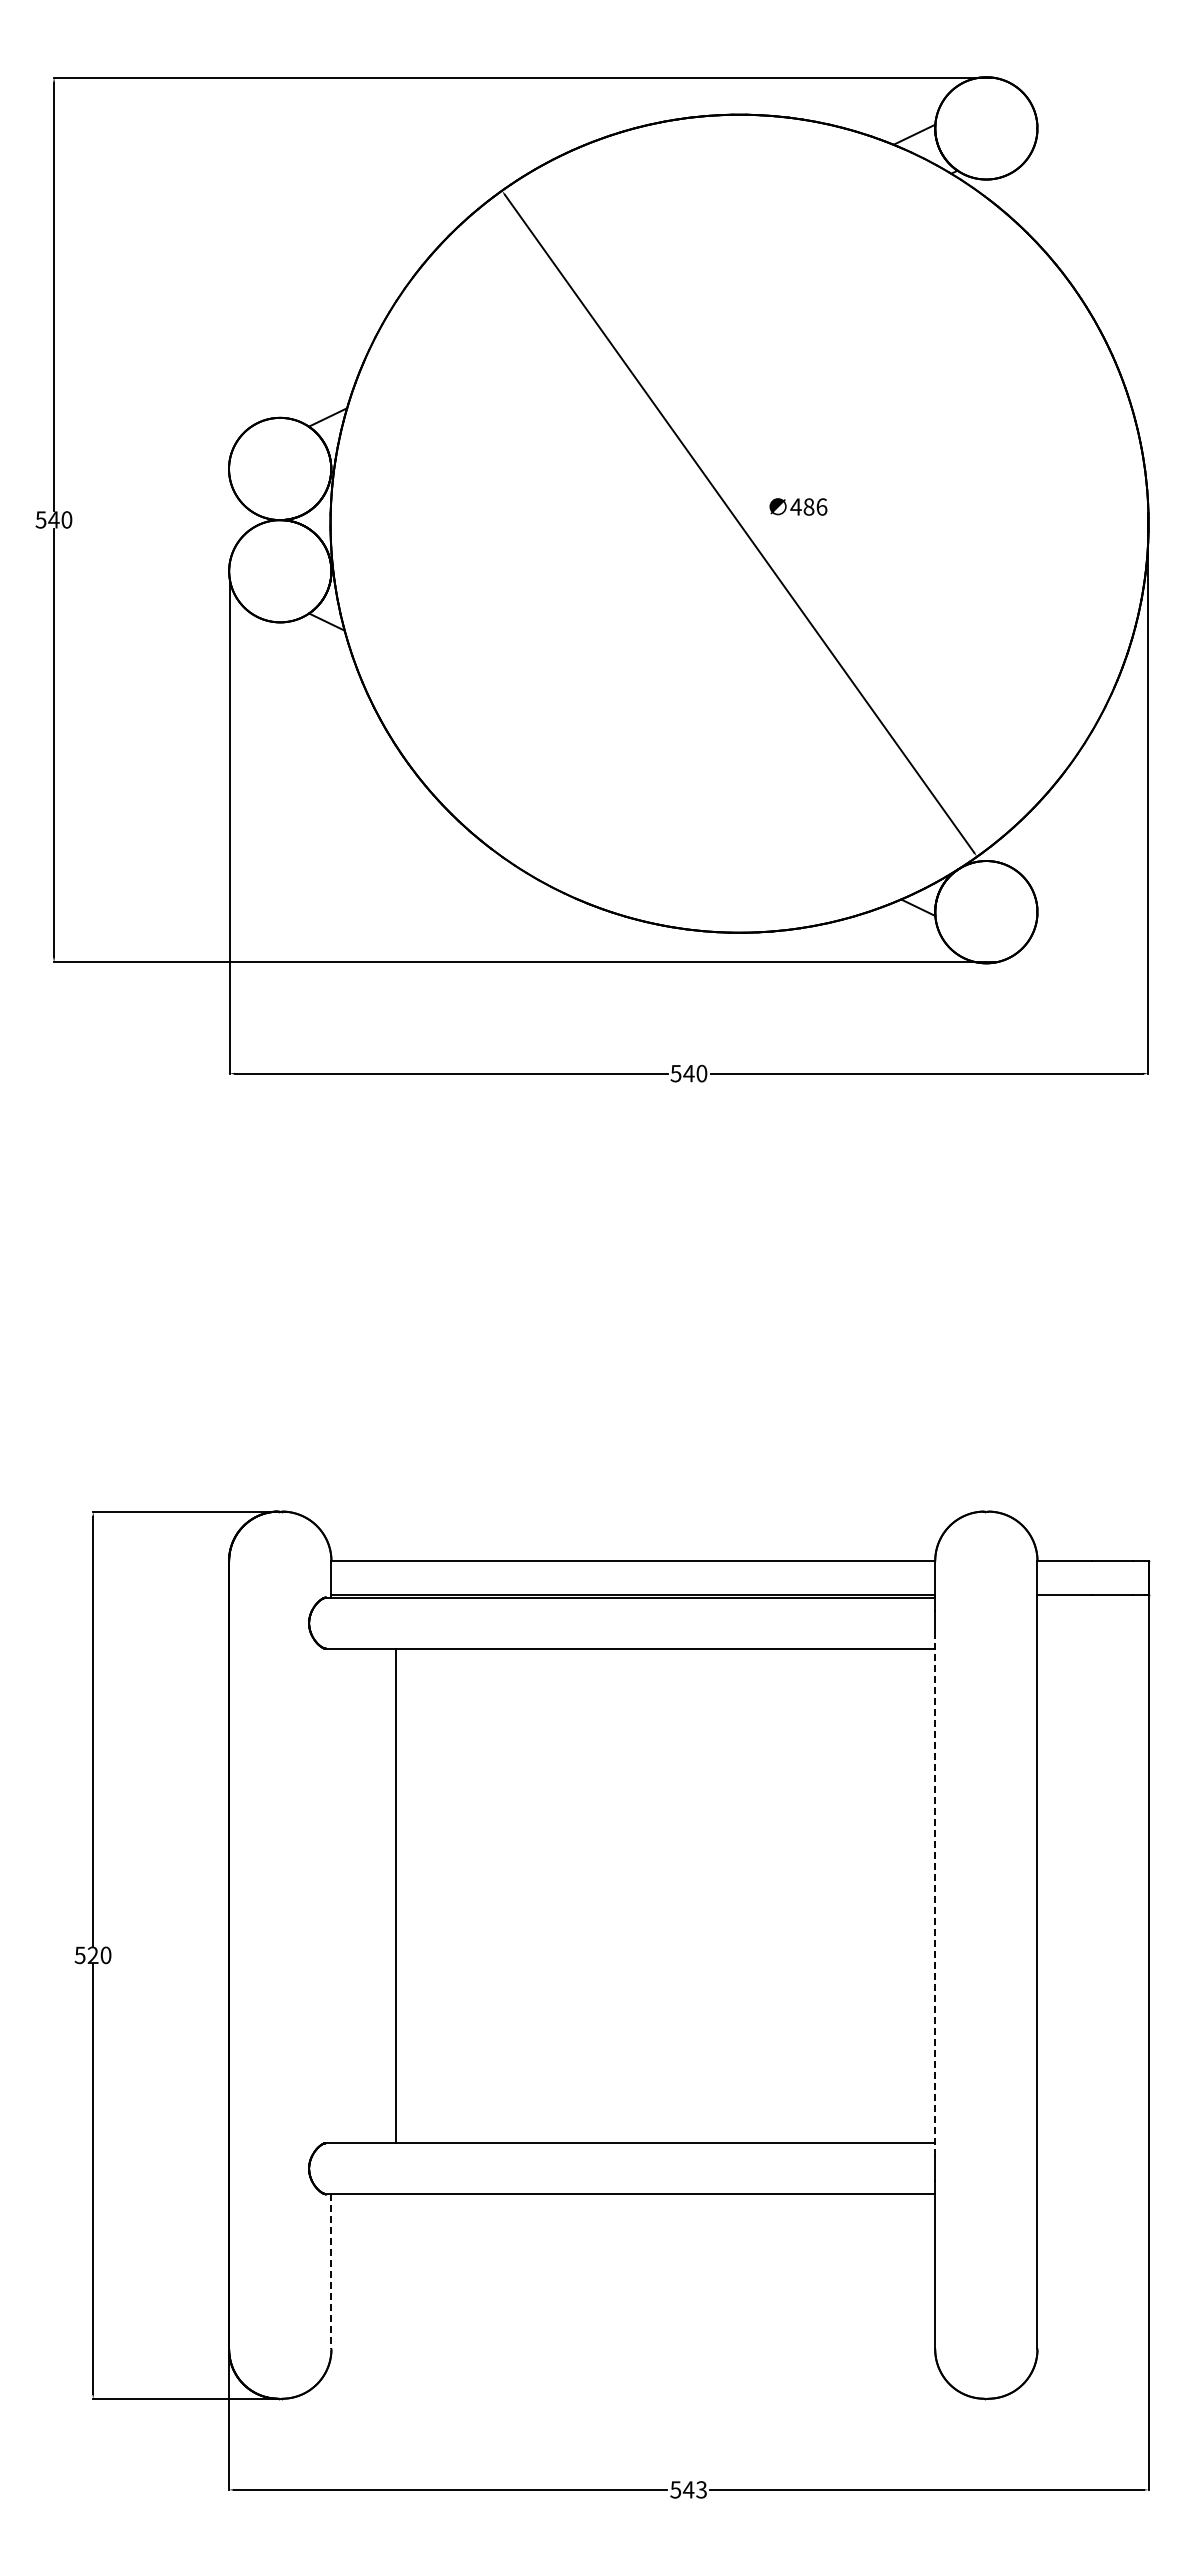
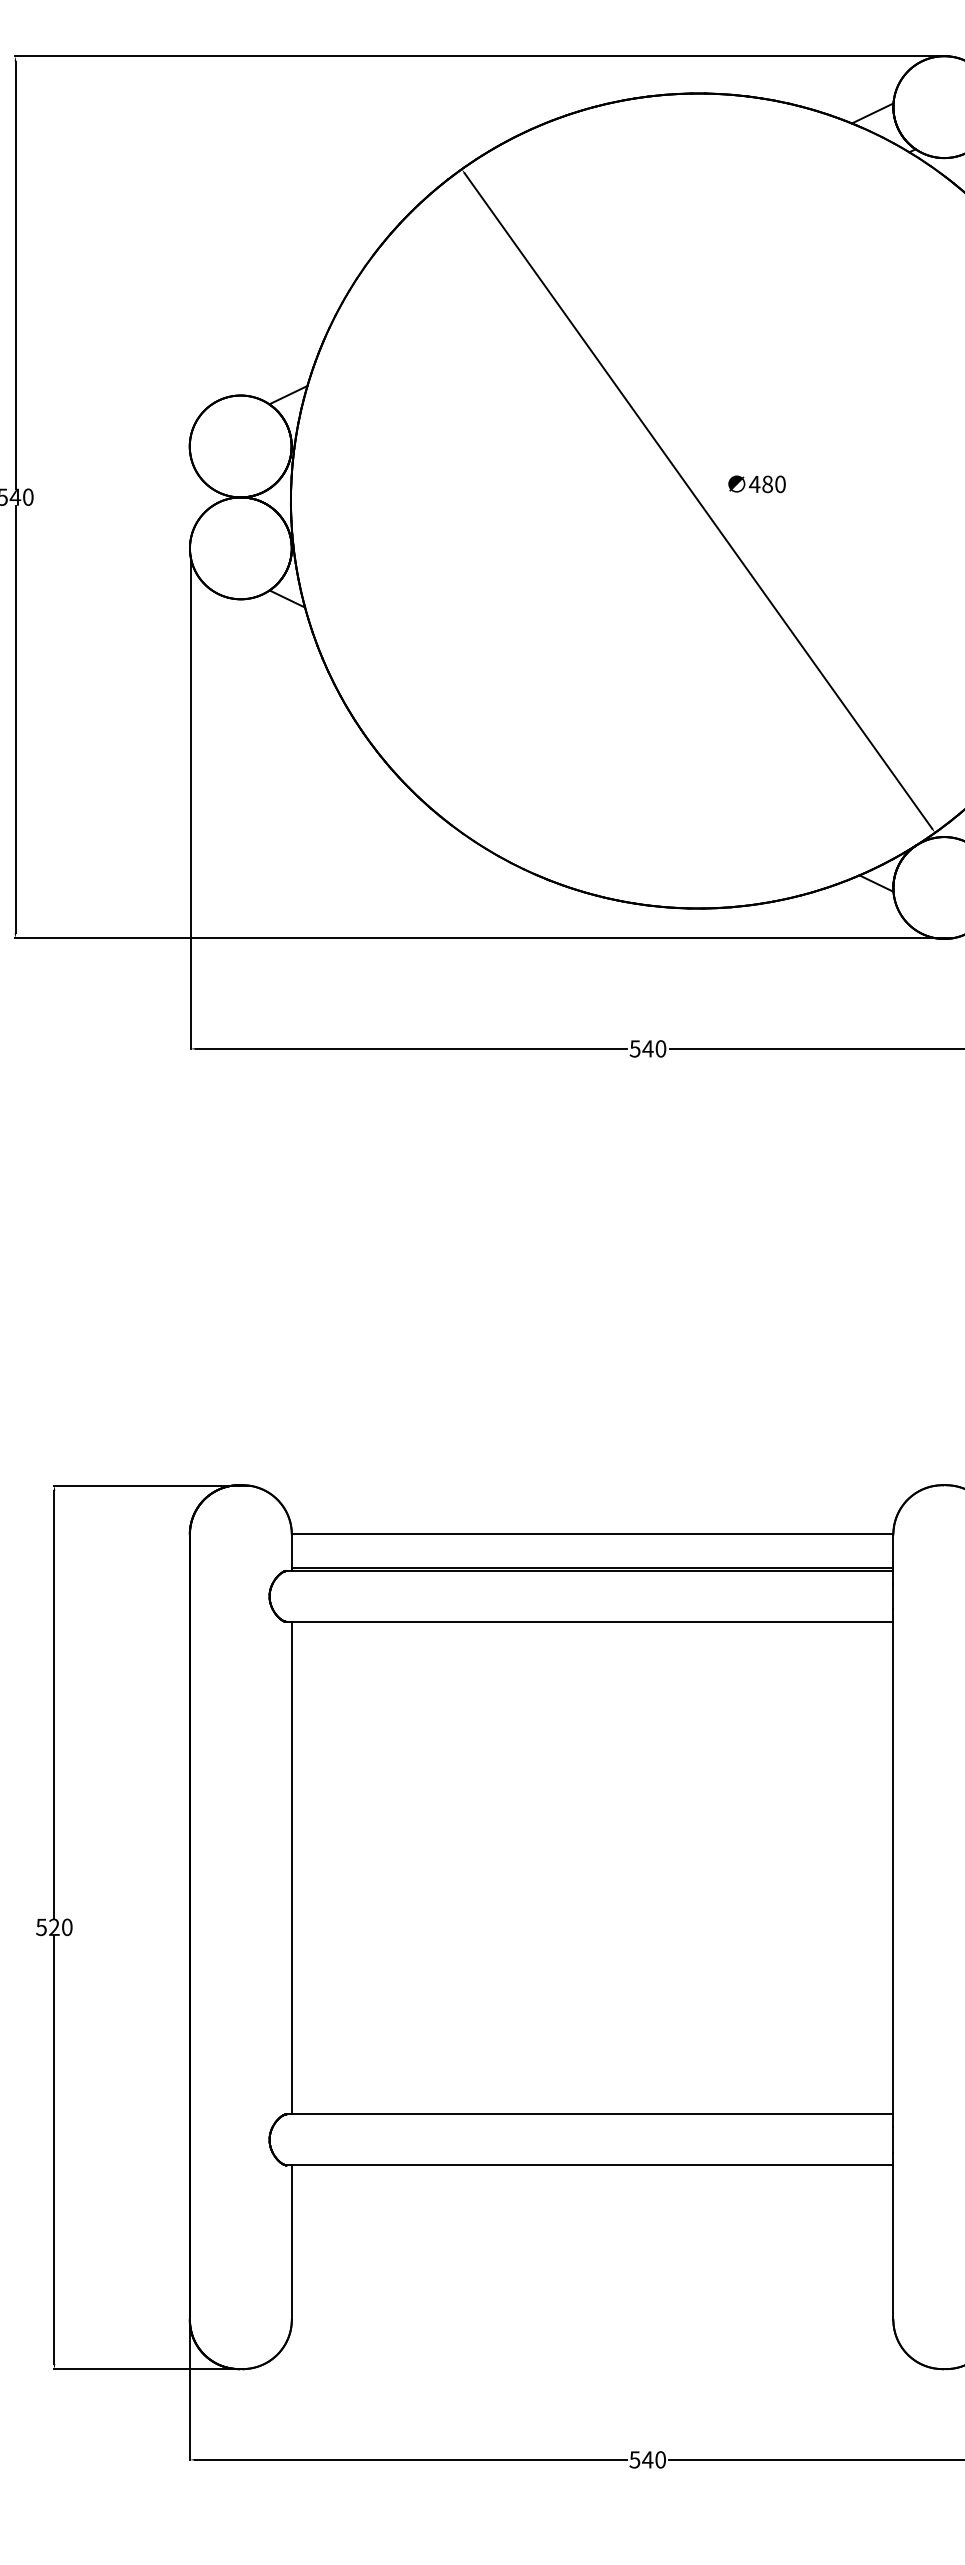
text: (821, 506) -> (780, 483), 486 -> 480
line: (396, 1895) -> (291, 1867), moved
line: (935, 1895) -> (893, 1867), dashed -> solid
line: (331, 2271) -> (291, 2242), dashed -> solid
text: (701, 2489) -> (660, 2459), 543 -> 540

